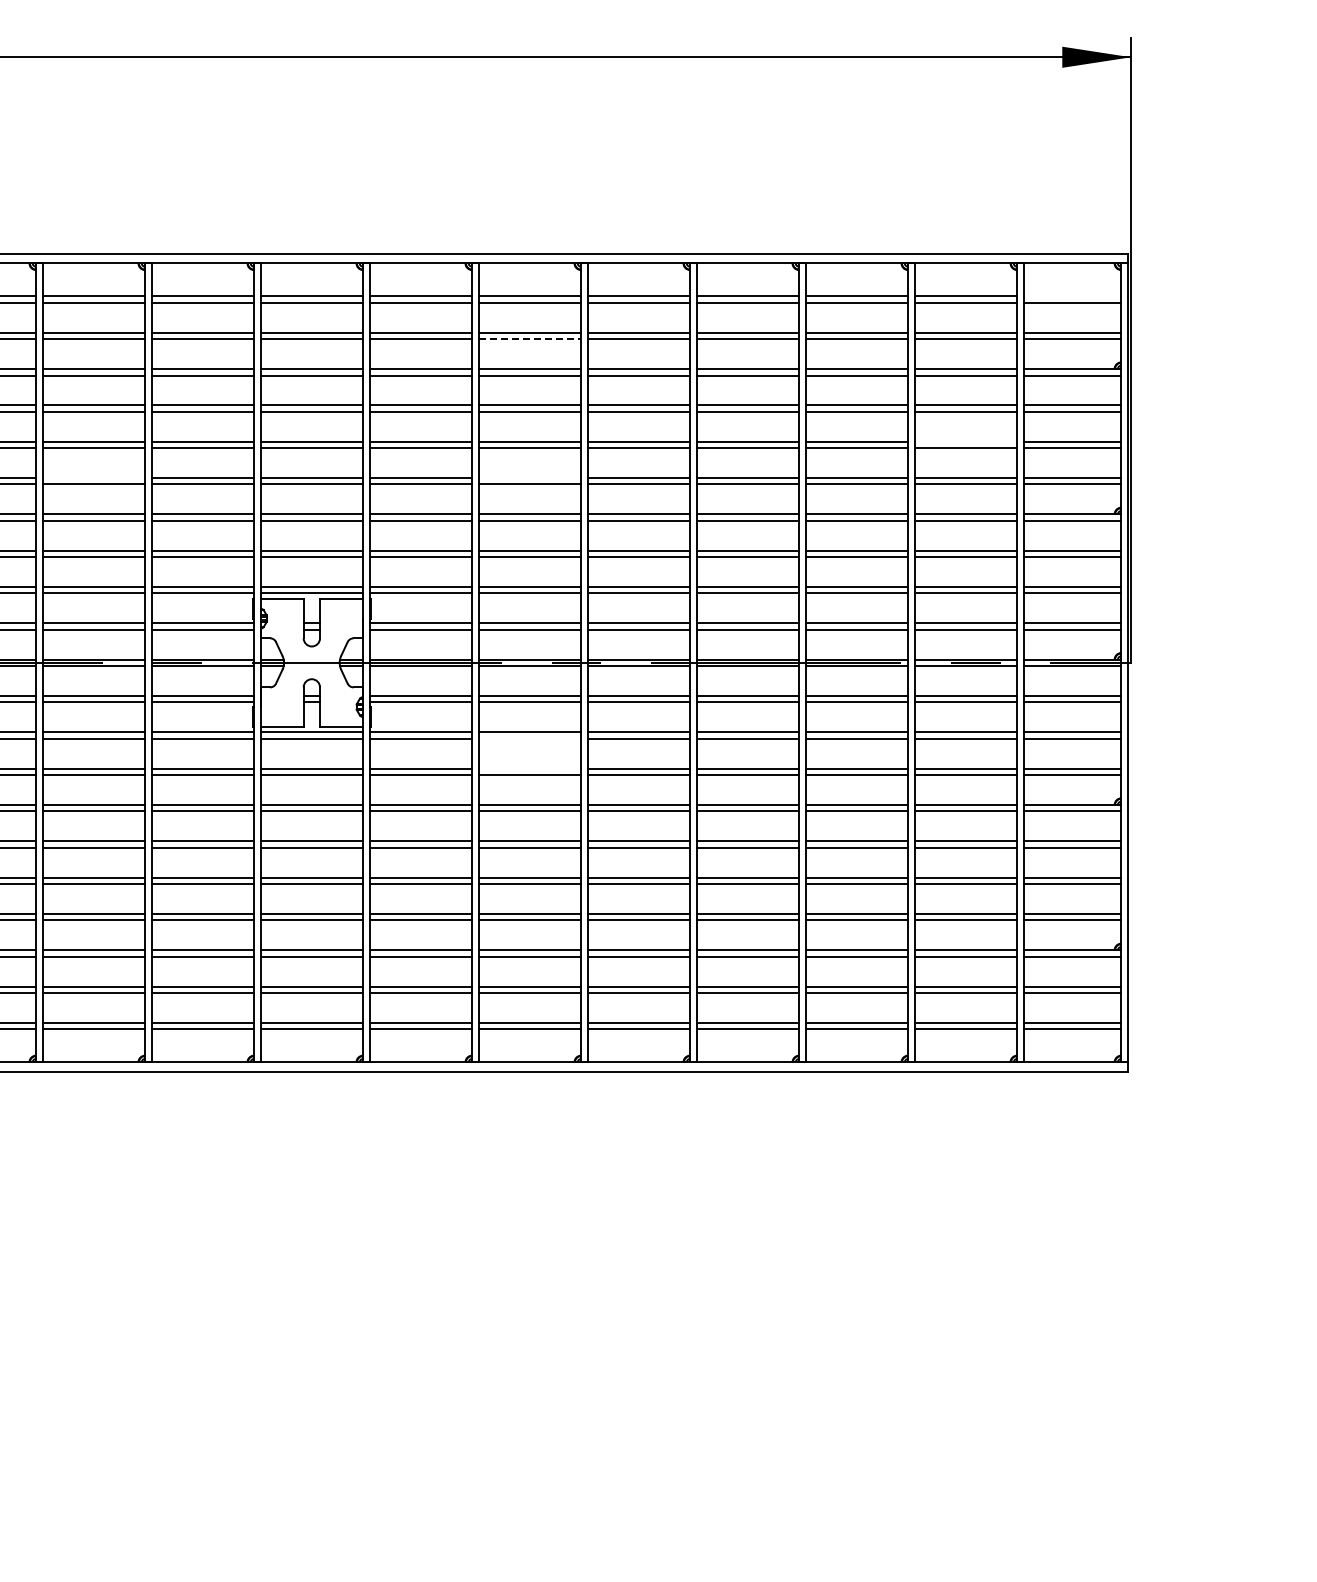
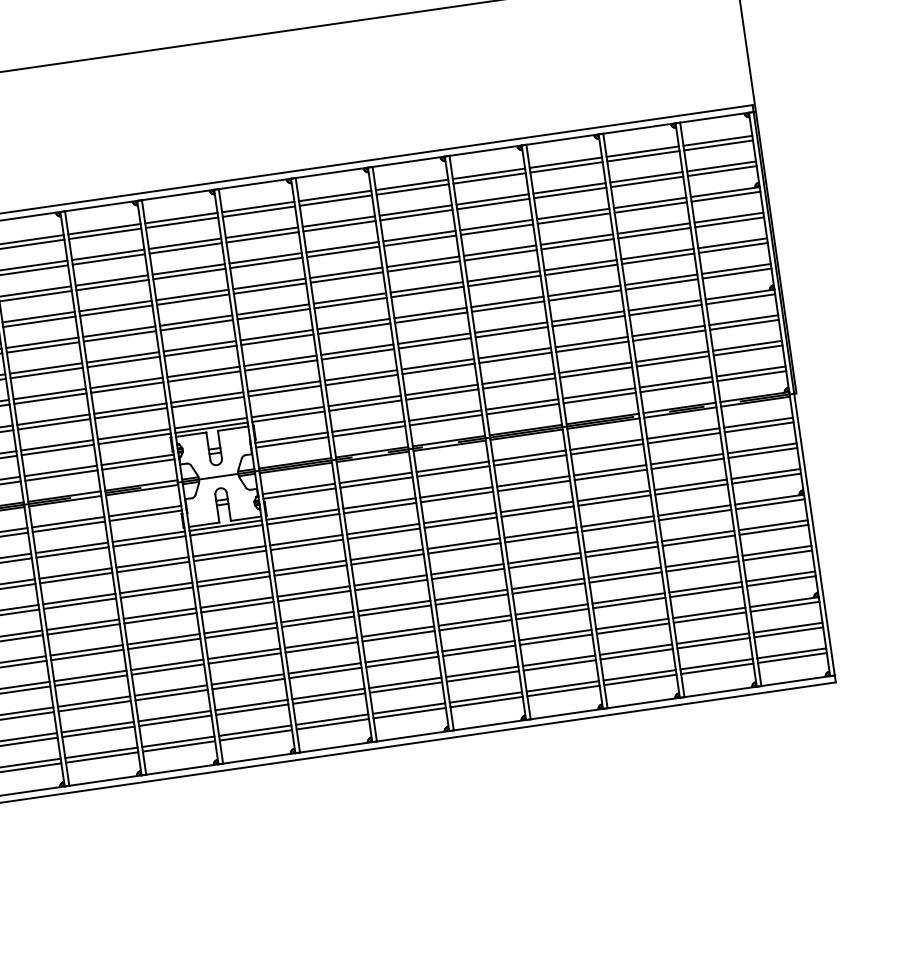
line: (1072, 296) -> (717, 140), added
line: (530, 339) -> (340, 226), dashed -> solid
line: (965, 441) -> (657, 254), added
line: (93, 477) -> (45, 368), added
line: (529, 477) -> (353, 323), added
line: (529, 738) -> (379, 507), added
line: (529, 768) -> (382, 529), added

